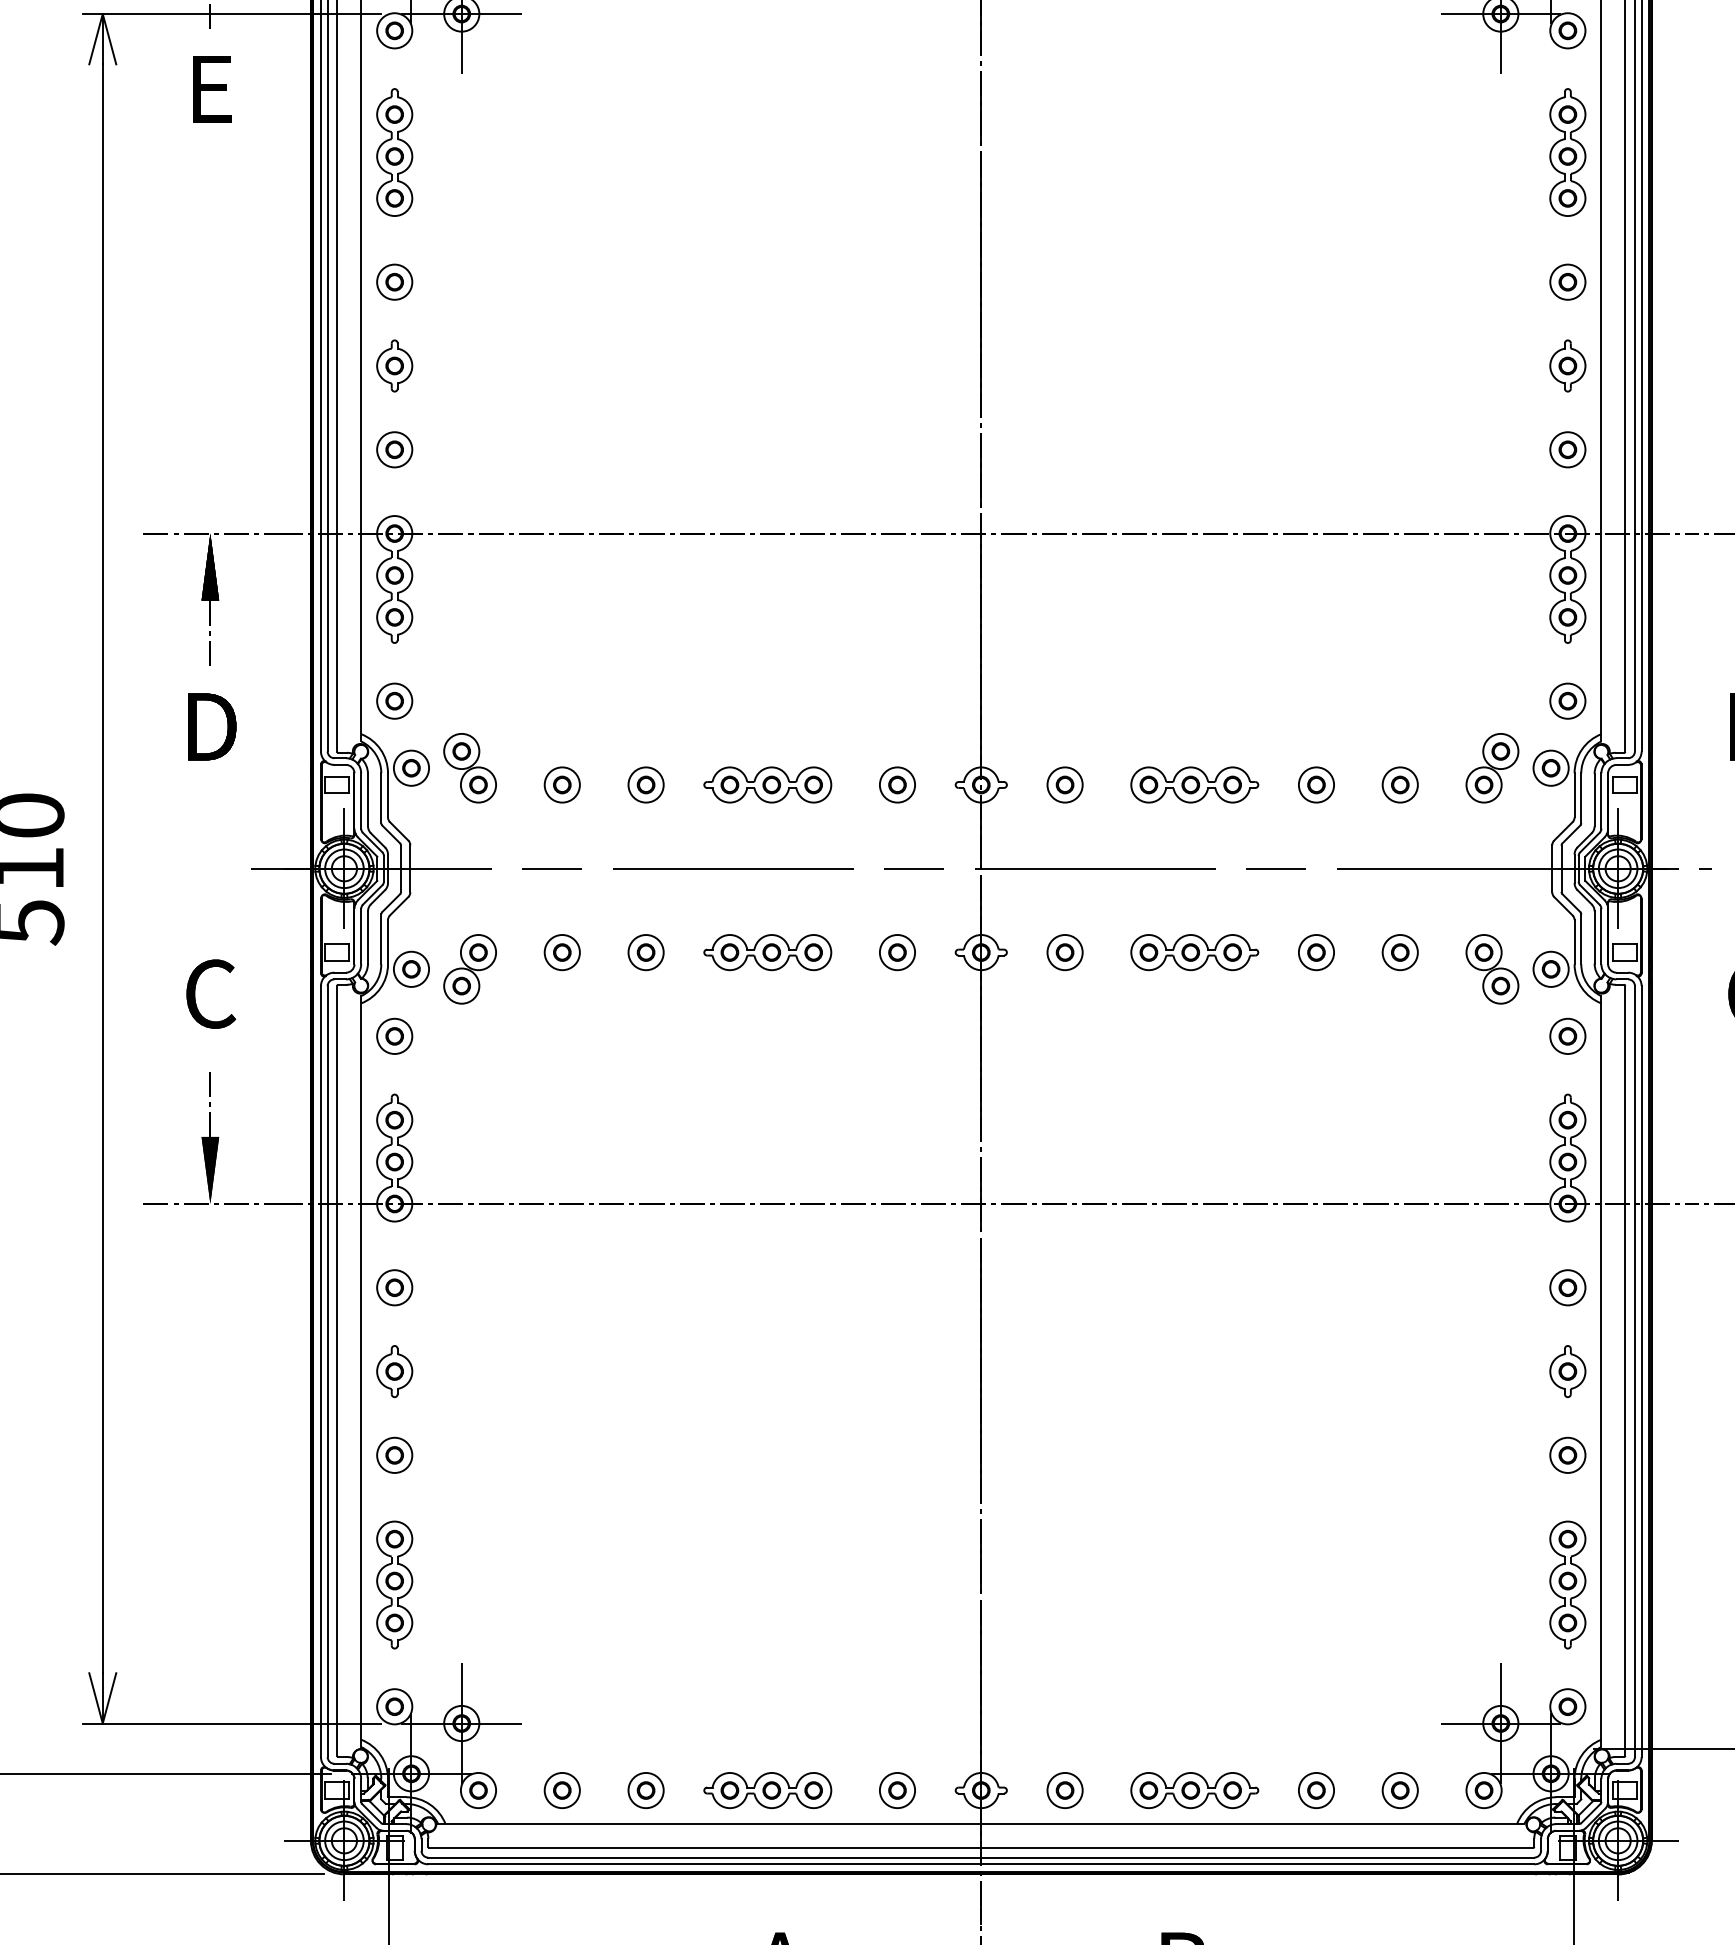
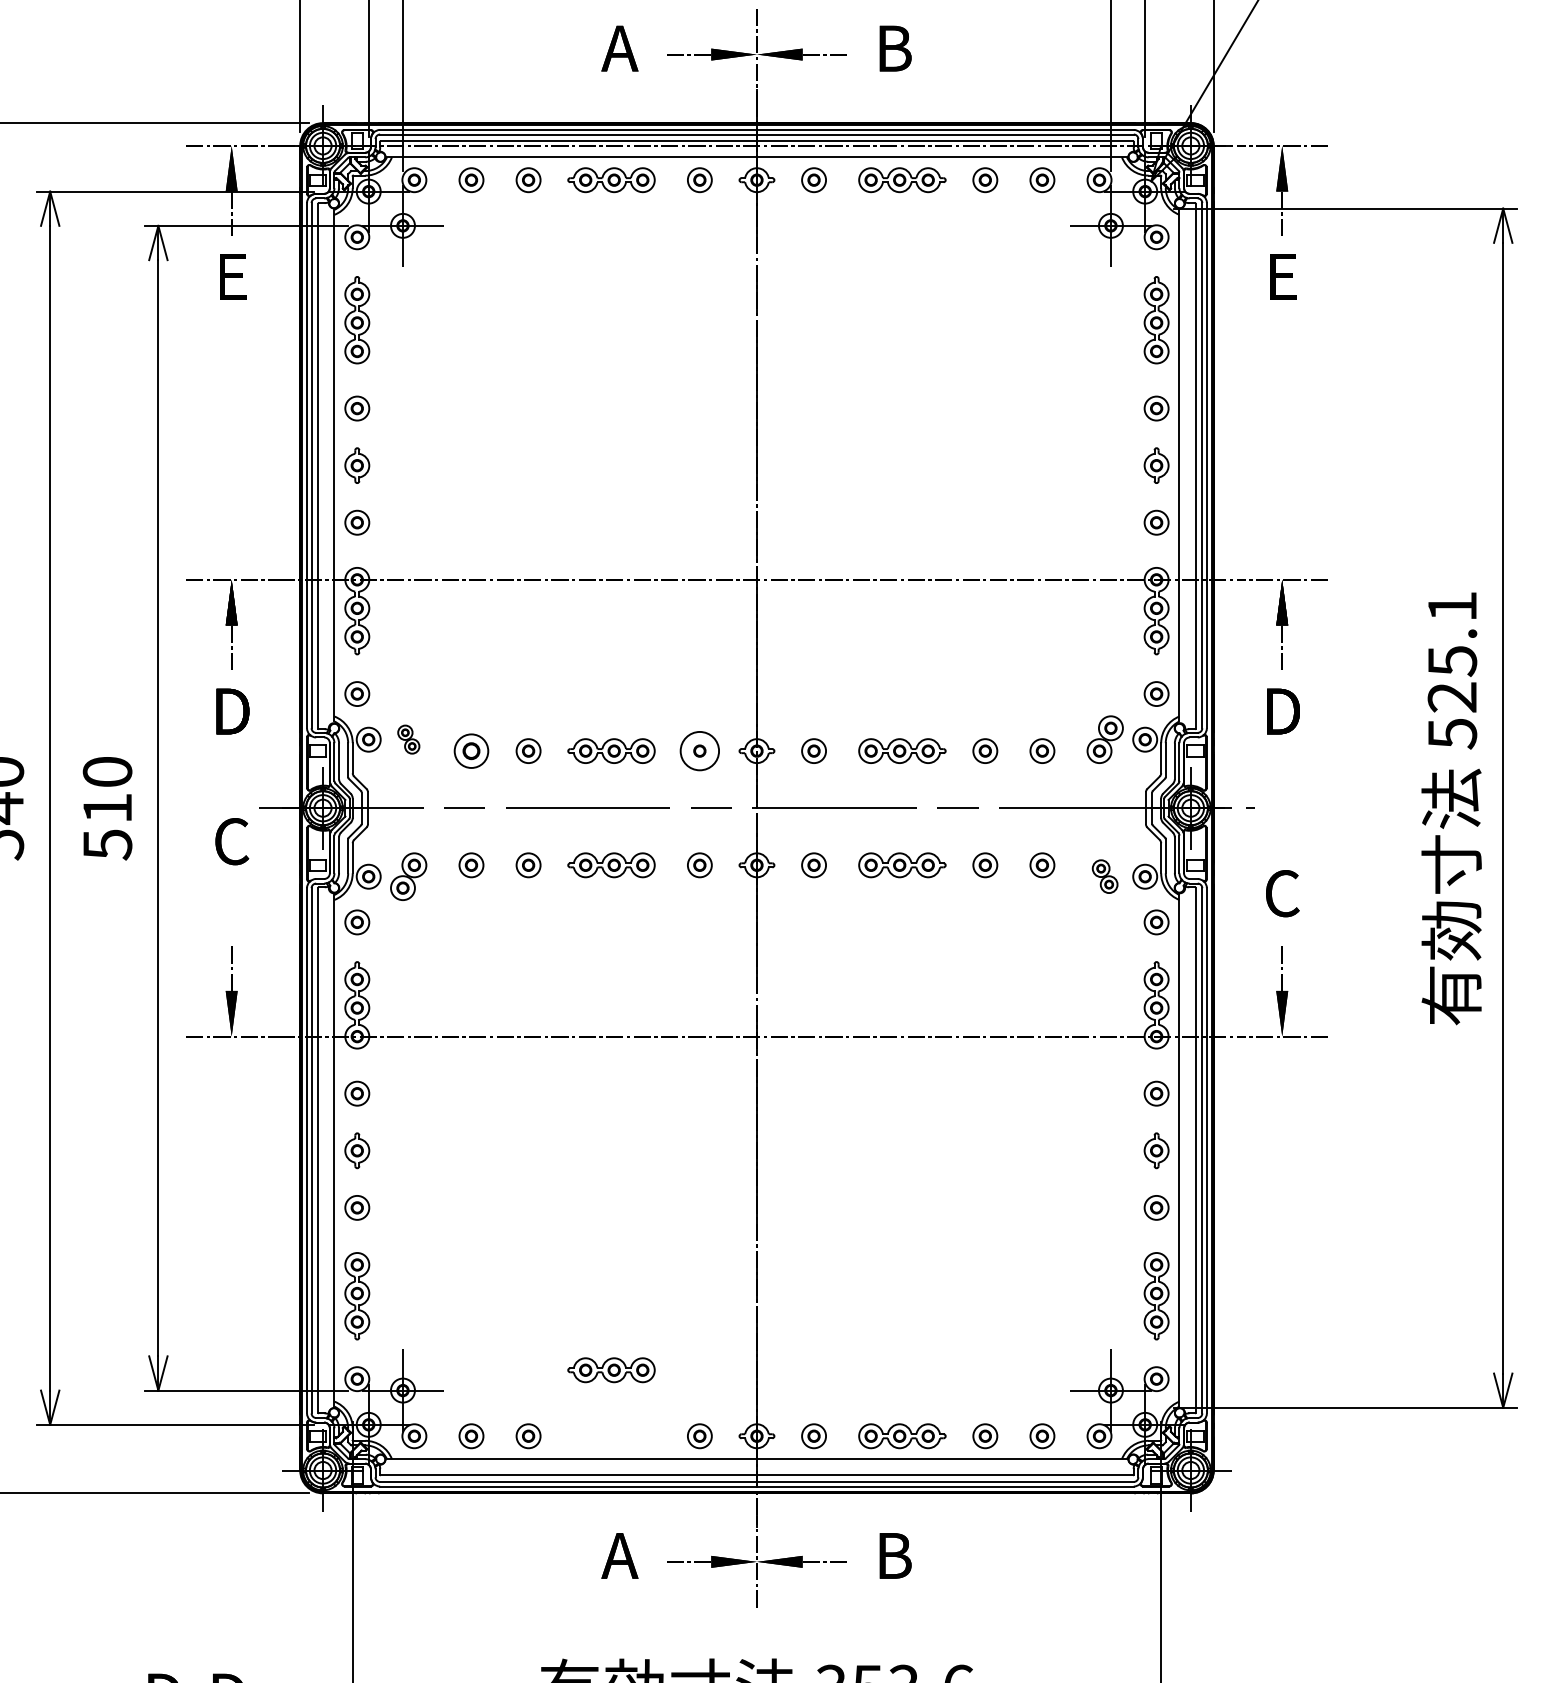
part: (469, 767) -> (408, 739), size x0.6
part: (562, 784) -> (471, 750), size x1.4
circle: (896, 785) -> (699, 751), size x1.6
part: (1491, 968) -> (1104, 876), size x0.7
text: (211, 993) -> (232, 841), moved
part: (767, 1790) -> (611, 1370), moved

